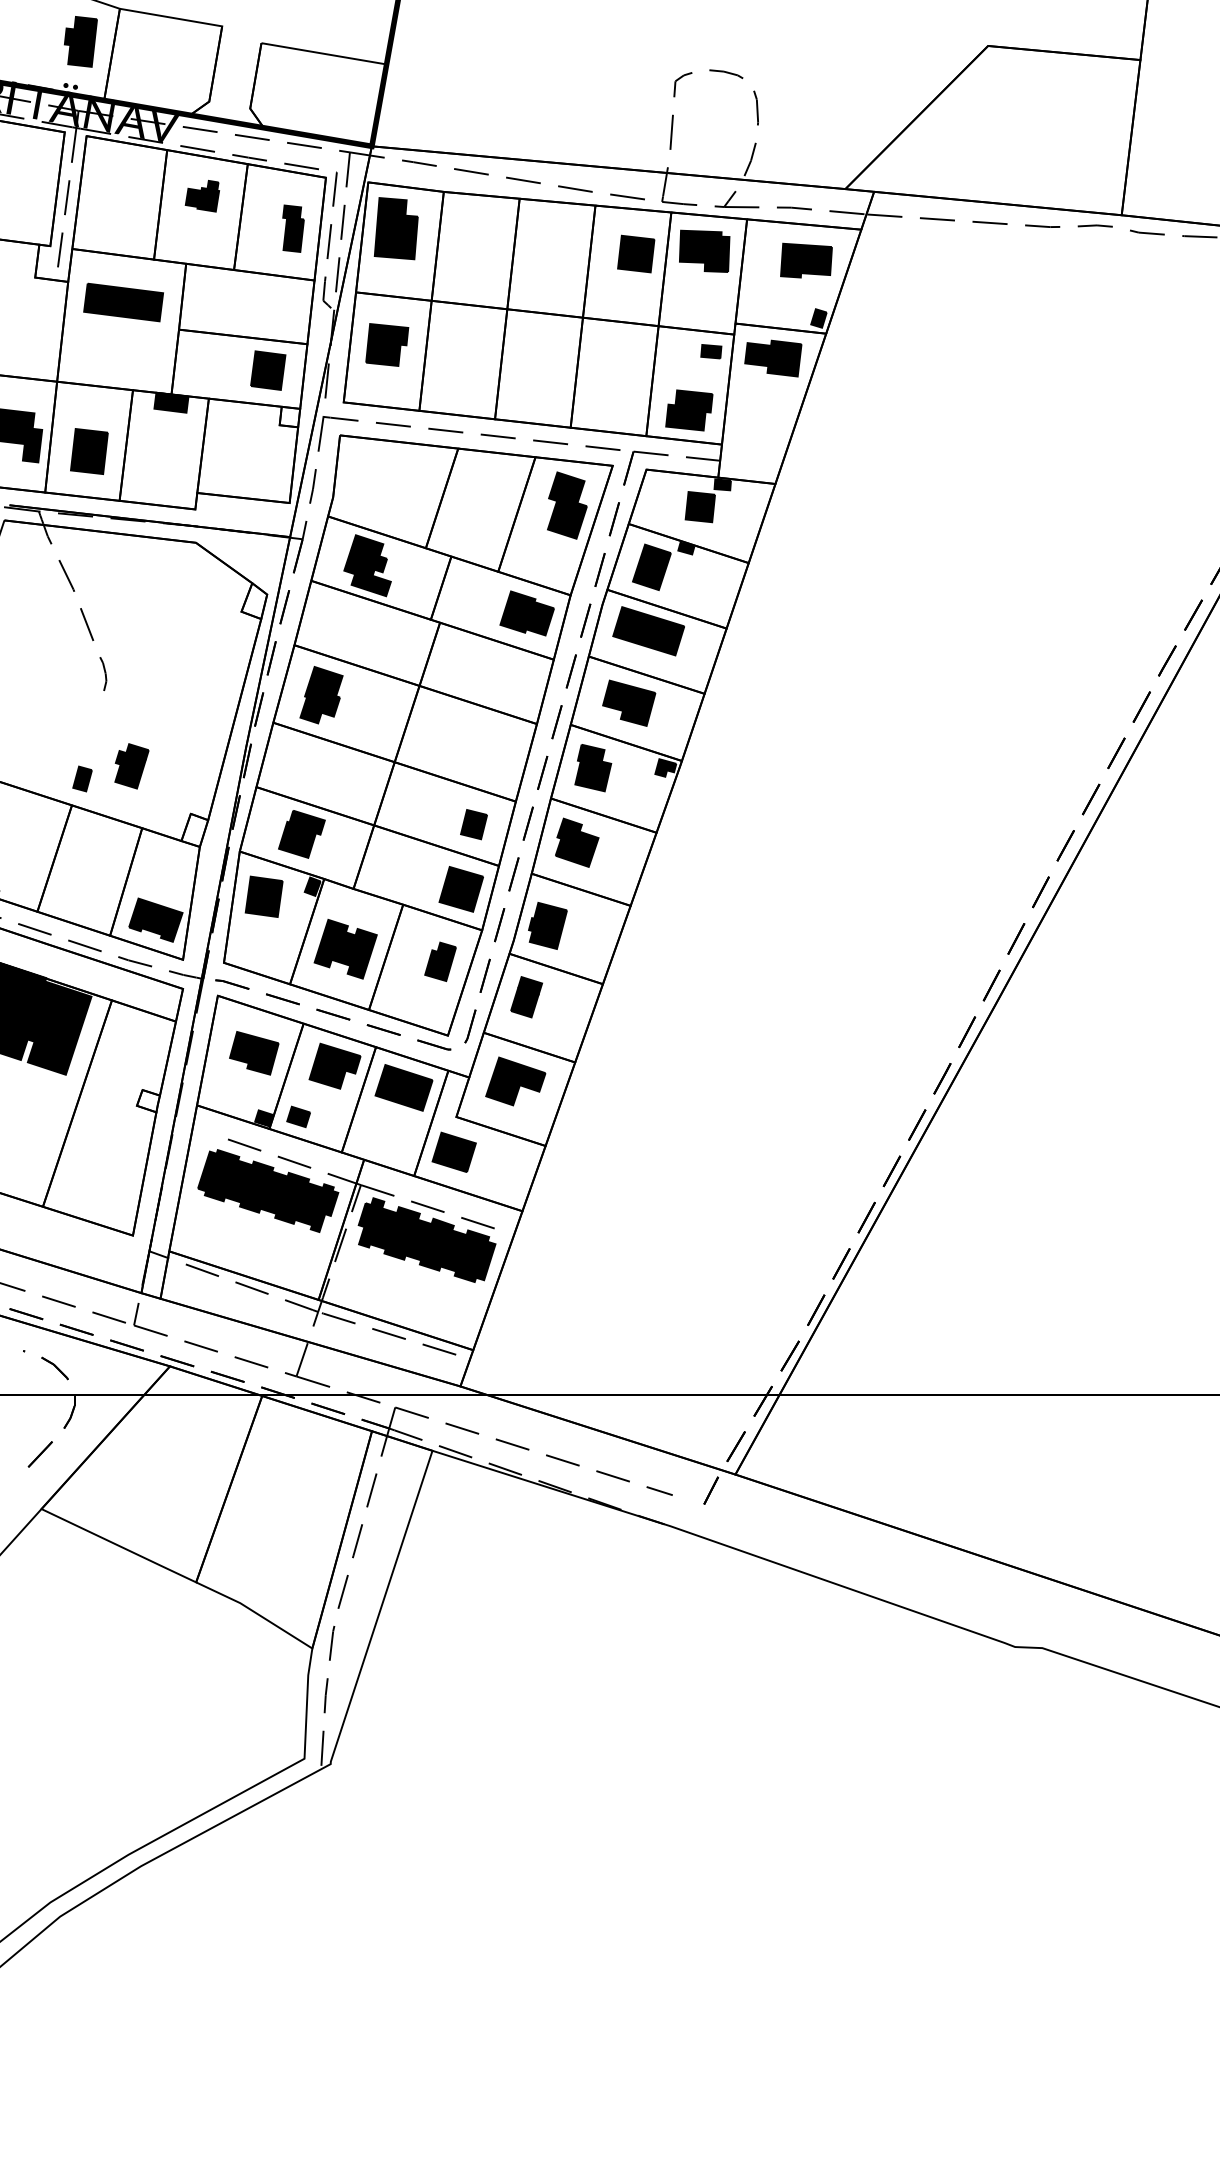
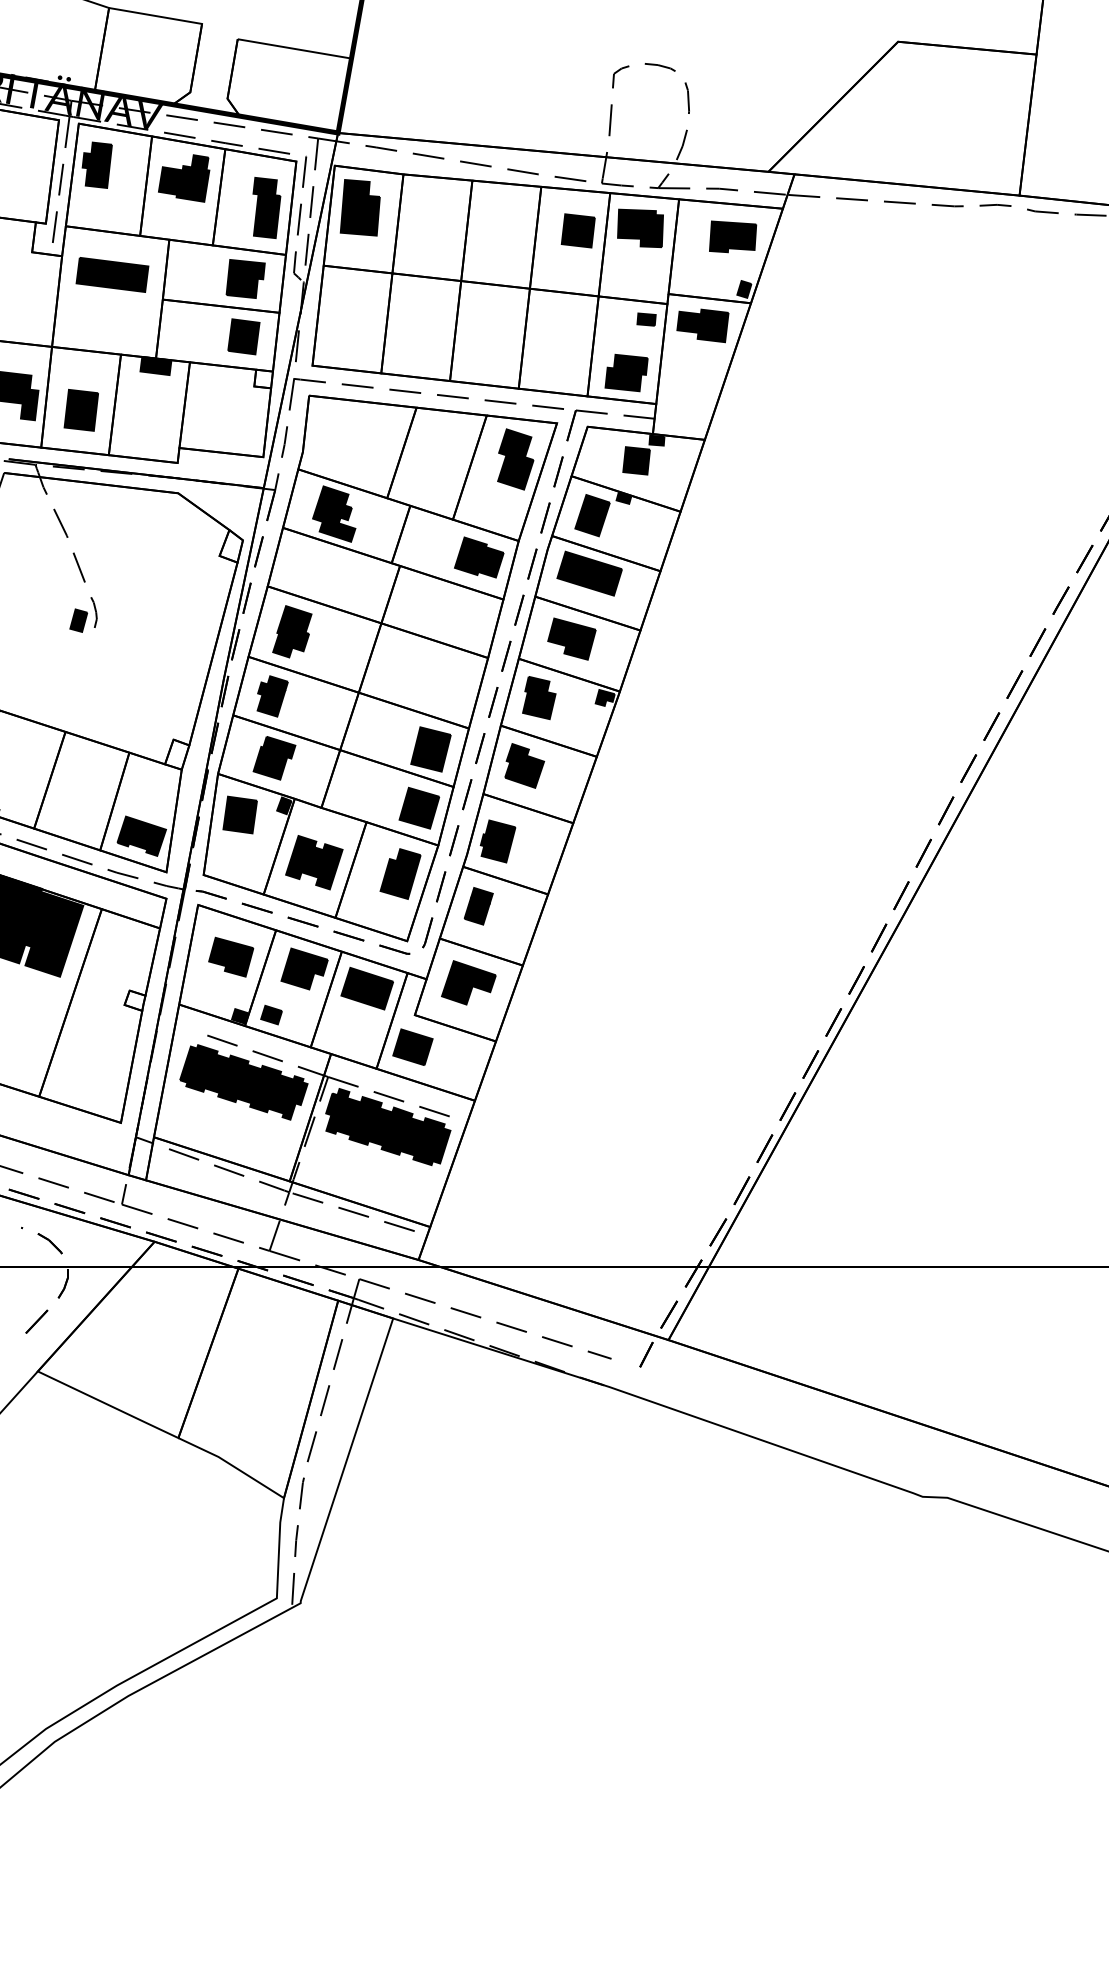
part: (80, 41) -> (96, 164), moved
part: (202, 195) -> (184, 177), size x1.67
part: (293, 228) -> (266, 207), size x1.43
part: (387, 344) -> (245, 278), moved
part: (131, 766) -> (272, 696), moved
part: (82, 778) -> (78, 620), moved
part: (473, 824) -> (430, 749), size x1.67
part: (440, 961) -> (400, 873), size x1.43

